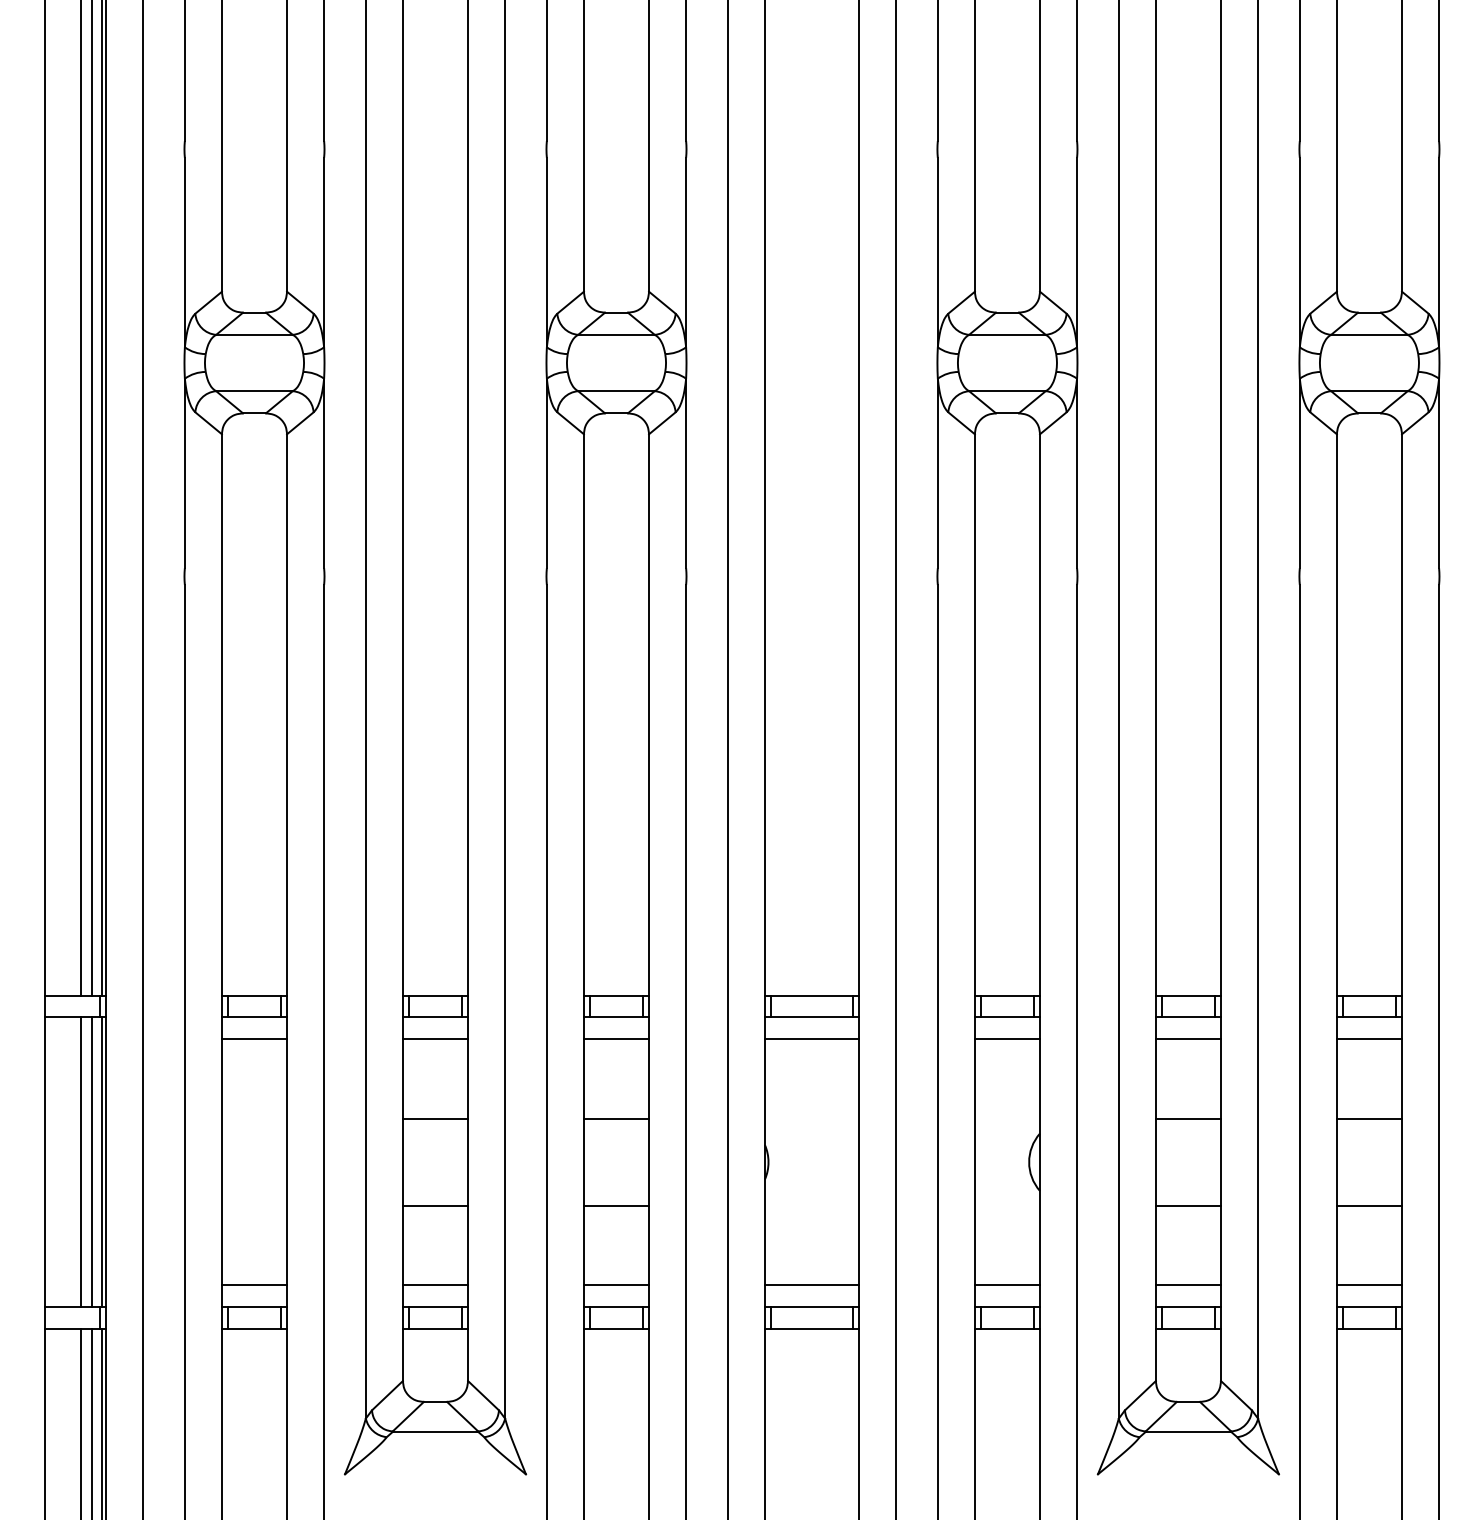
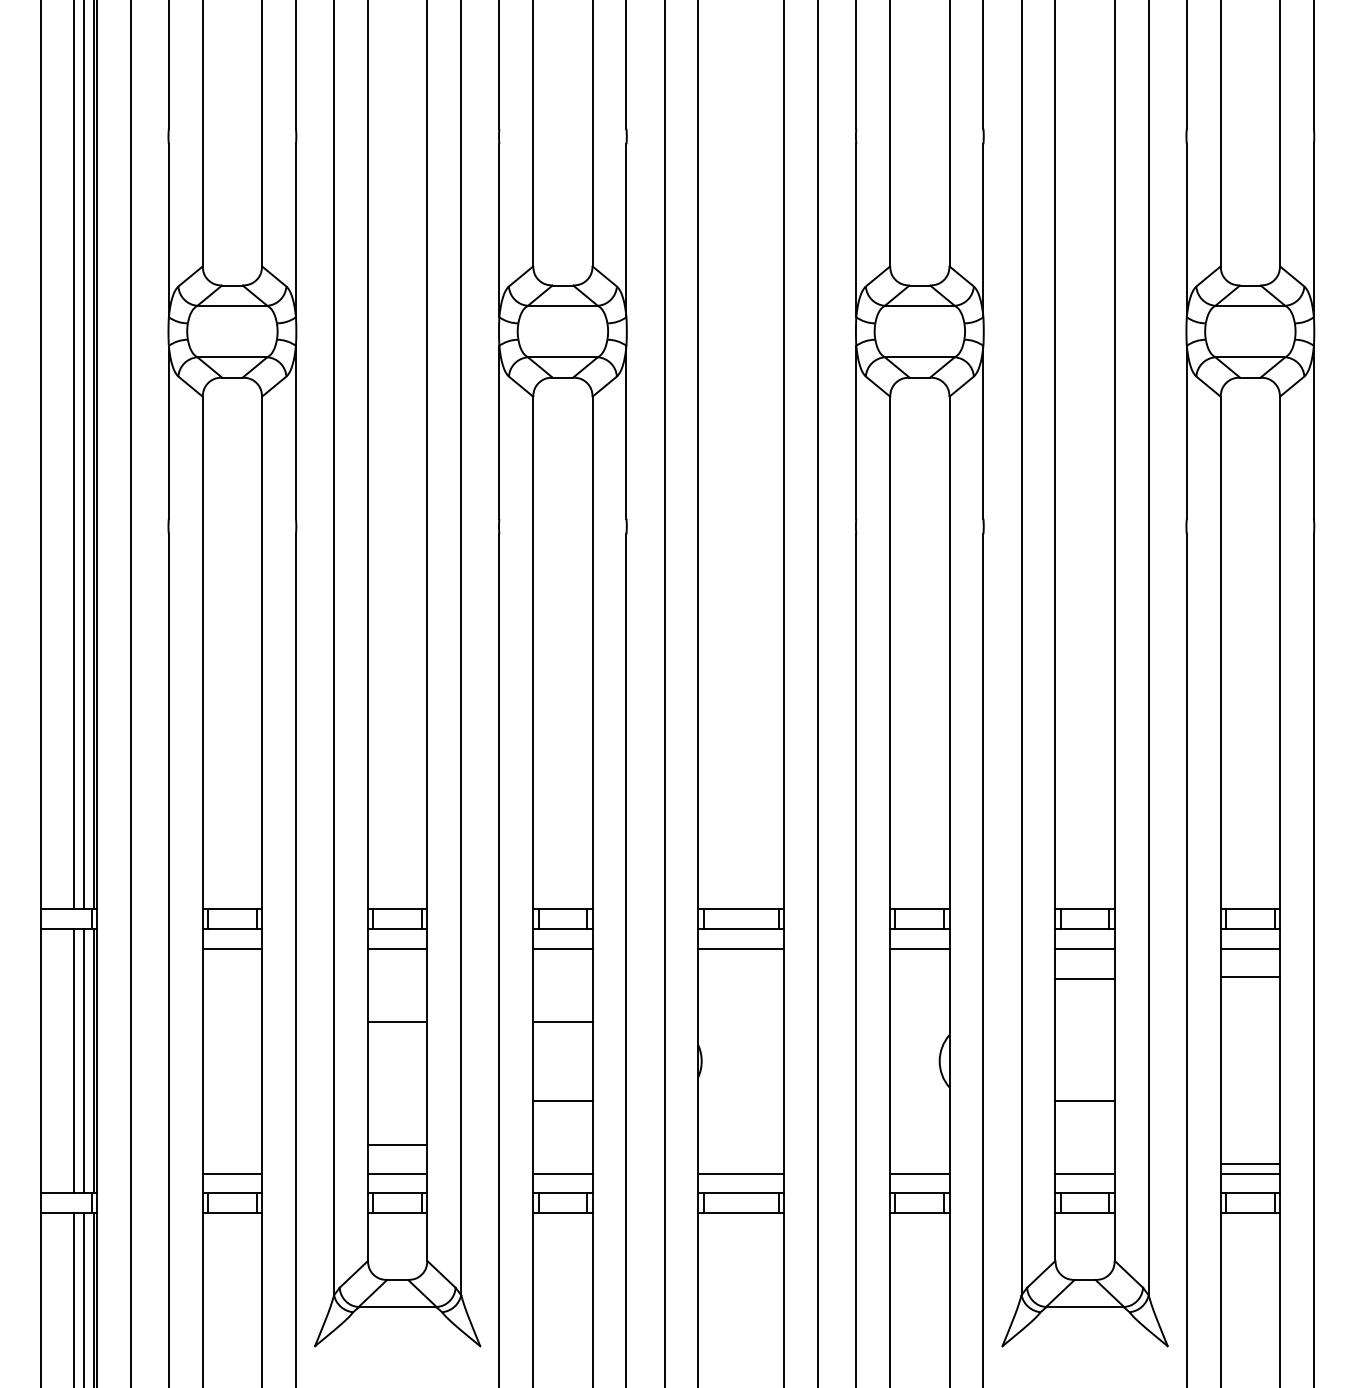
line: (1188, 1118) -> (1085, 978), moved
line: (1369, 1118) -> (1250, 976), moved
line: (435, 1205) -> (397, 1144), moved
line: (1369, 1205) -> (1250, 1163), moved

